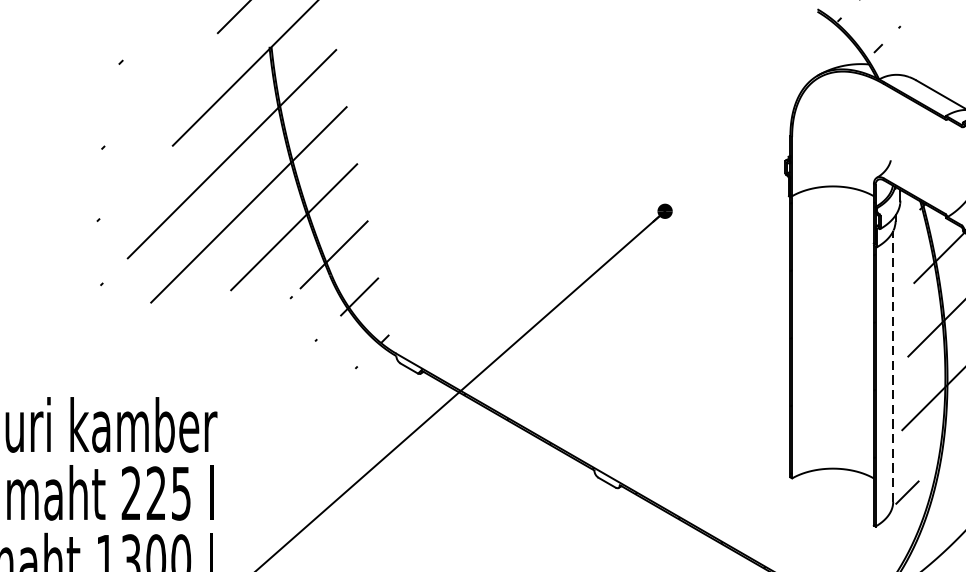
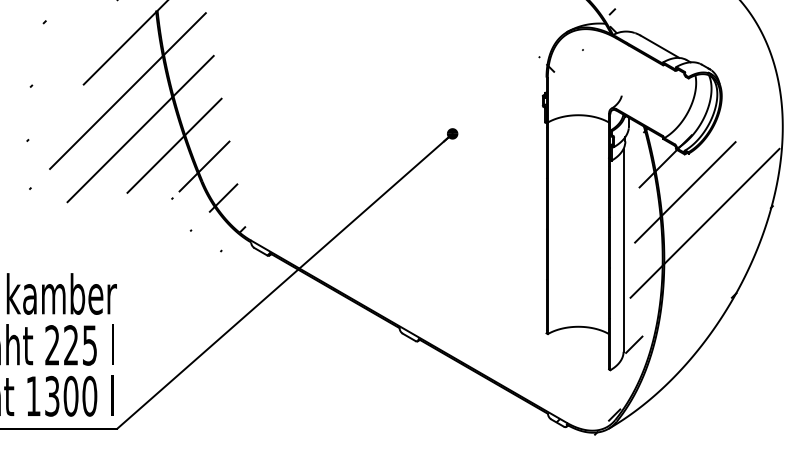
hatch: (839, 122) -> (583, 67), added
line: (893, 365) -> (623, 249), dashed -> solid

